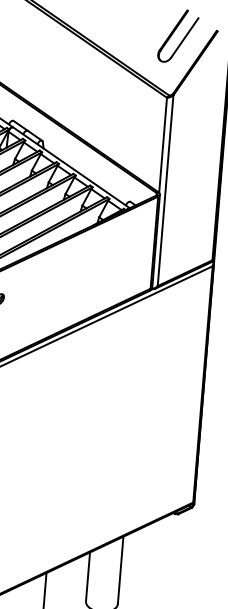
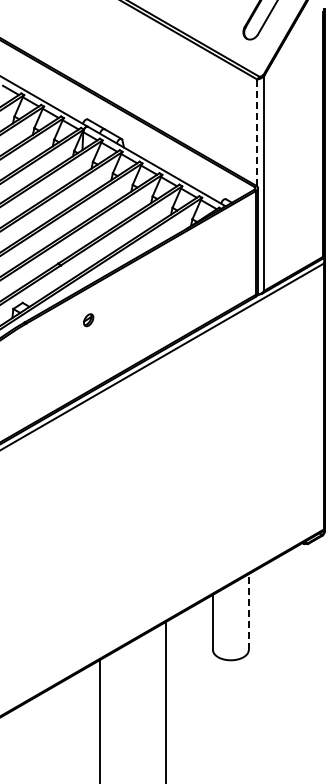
line: (163, 144) -> (257, 132), solid -> dashed
line: (120, 570) -> (248, 612), solid -> dashed

